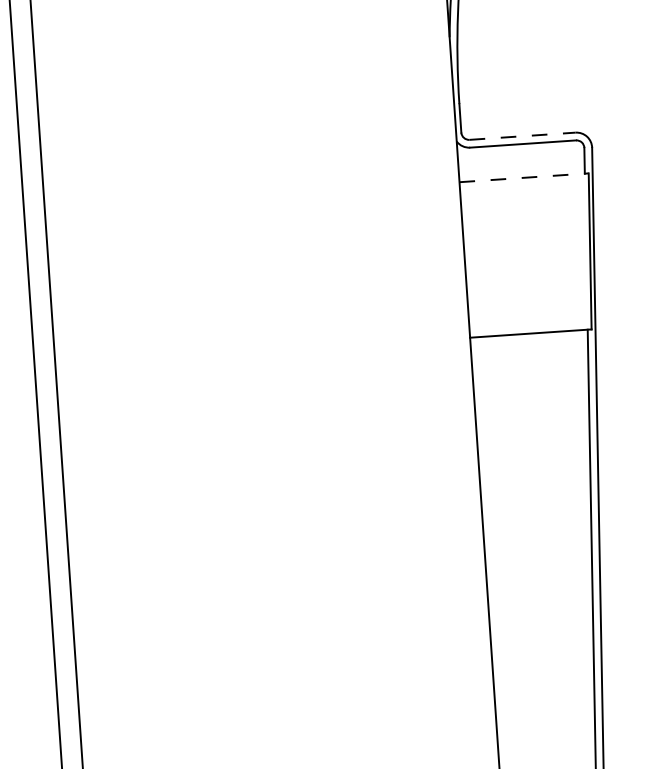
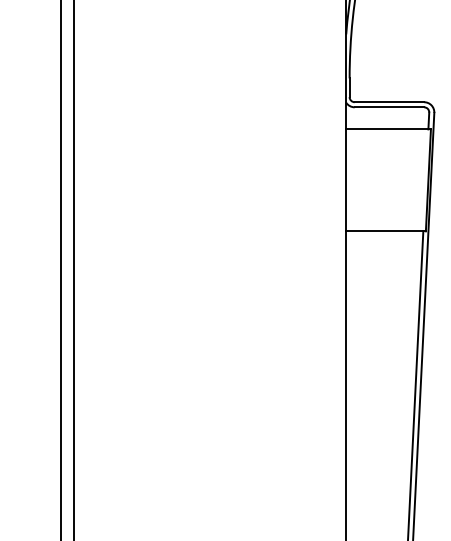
line: (522, 136) -> (389, 102), dashed -> solid
line: (525, 177) -> (389, 129), dashed -> solid

